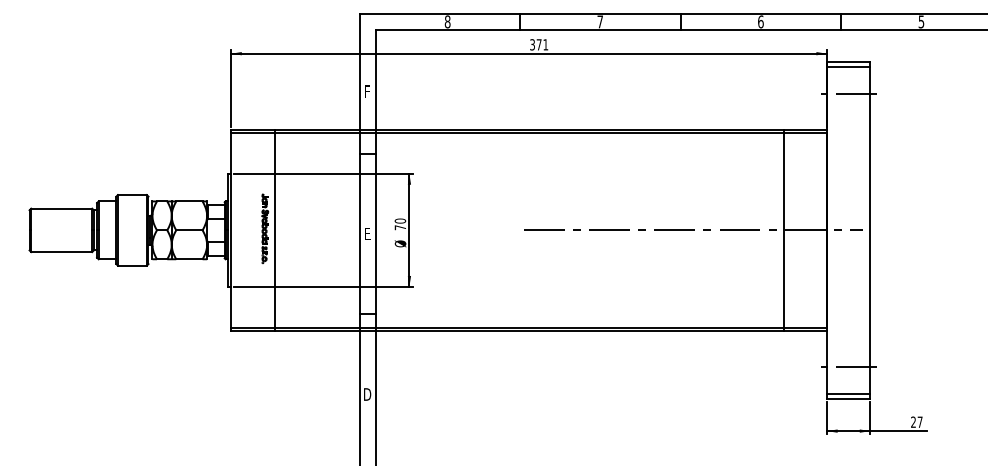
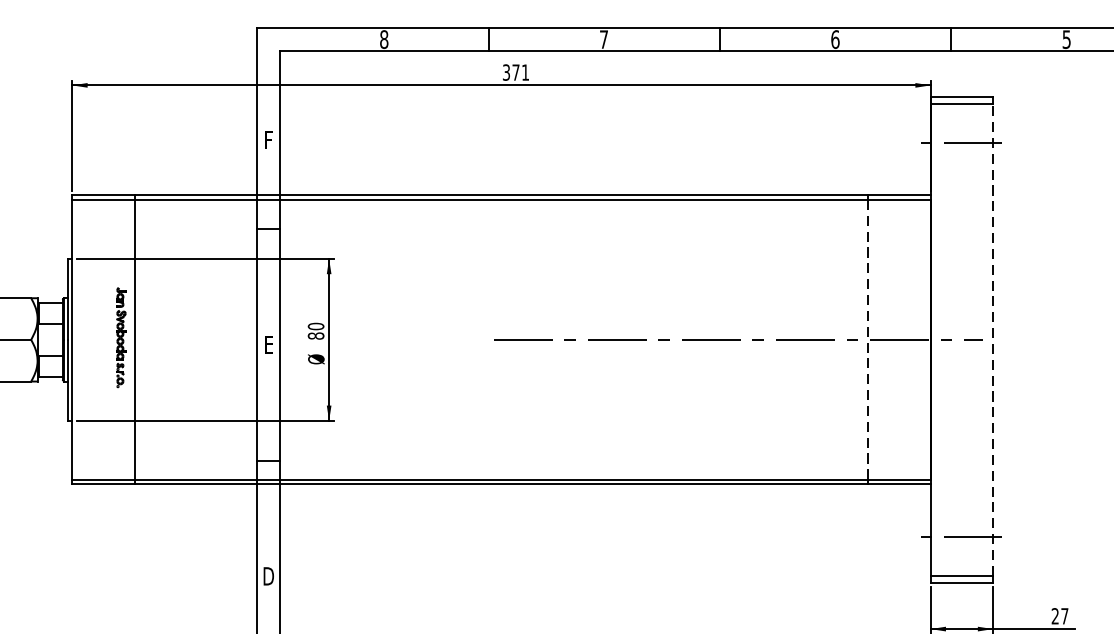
text: (400, 227) -> (316, 335), 70 -> 80
line: (783, 230) -> (867, 340), solid -> dashed
line: (870, 230) -> (993, 340), solid -> dashed

